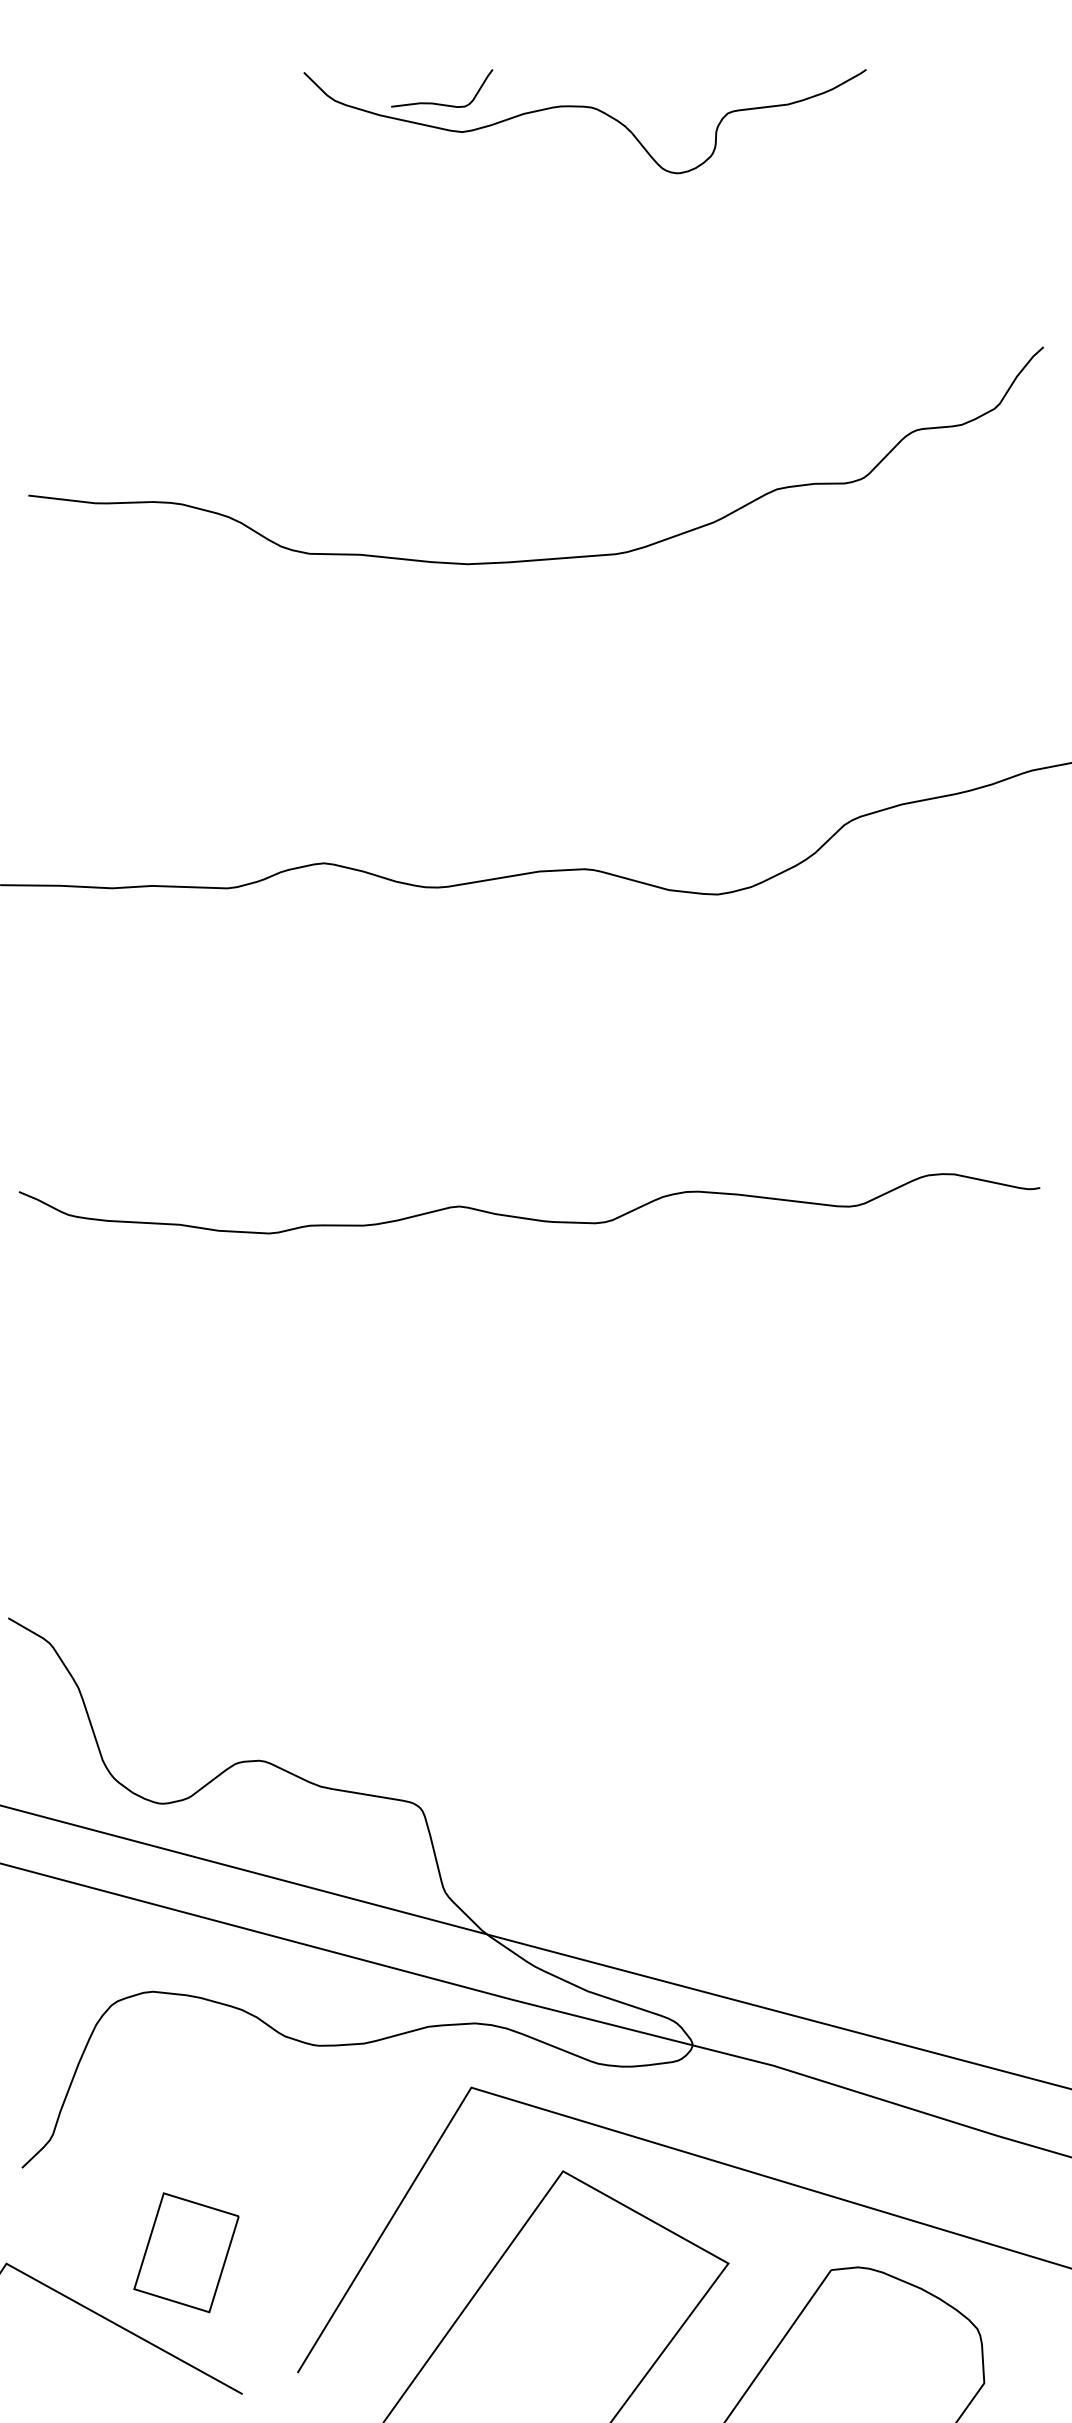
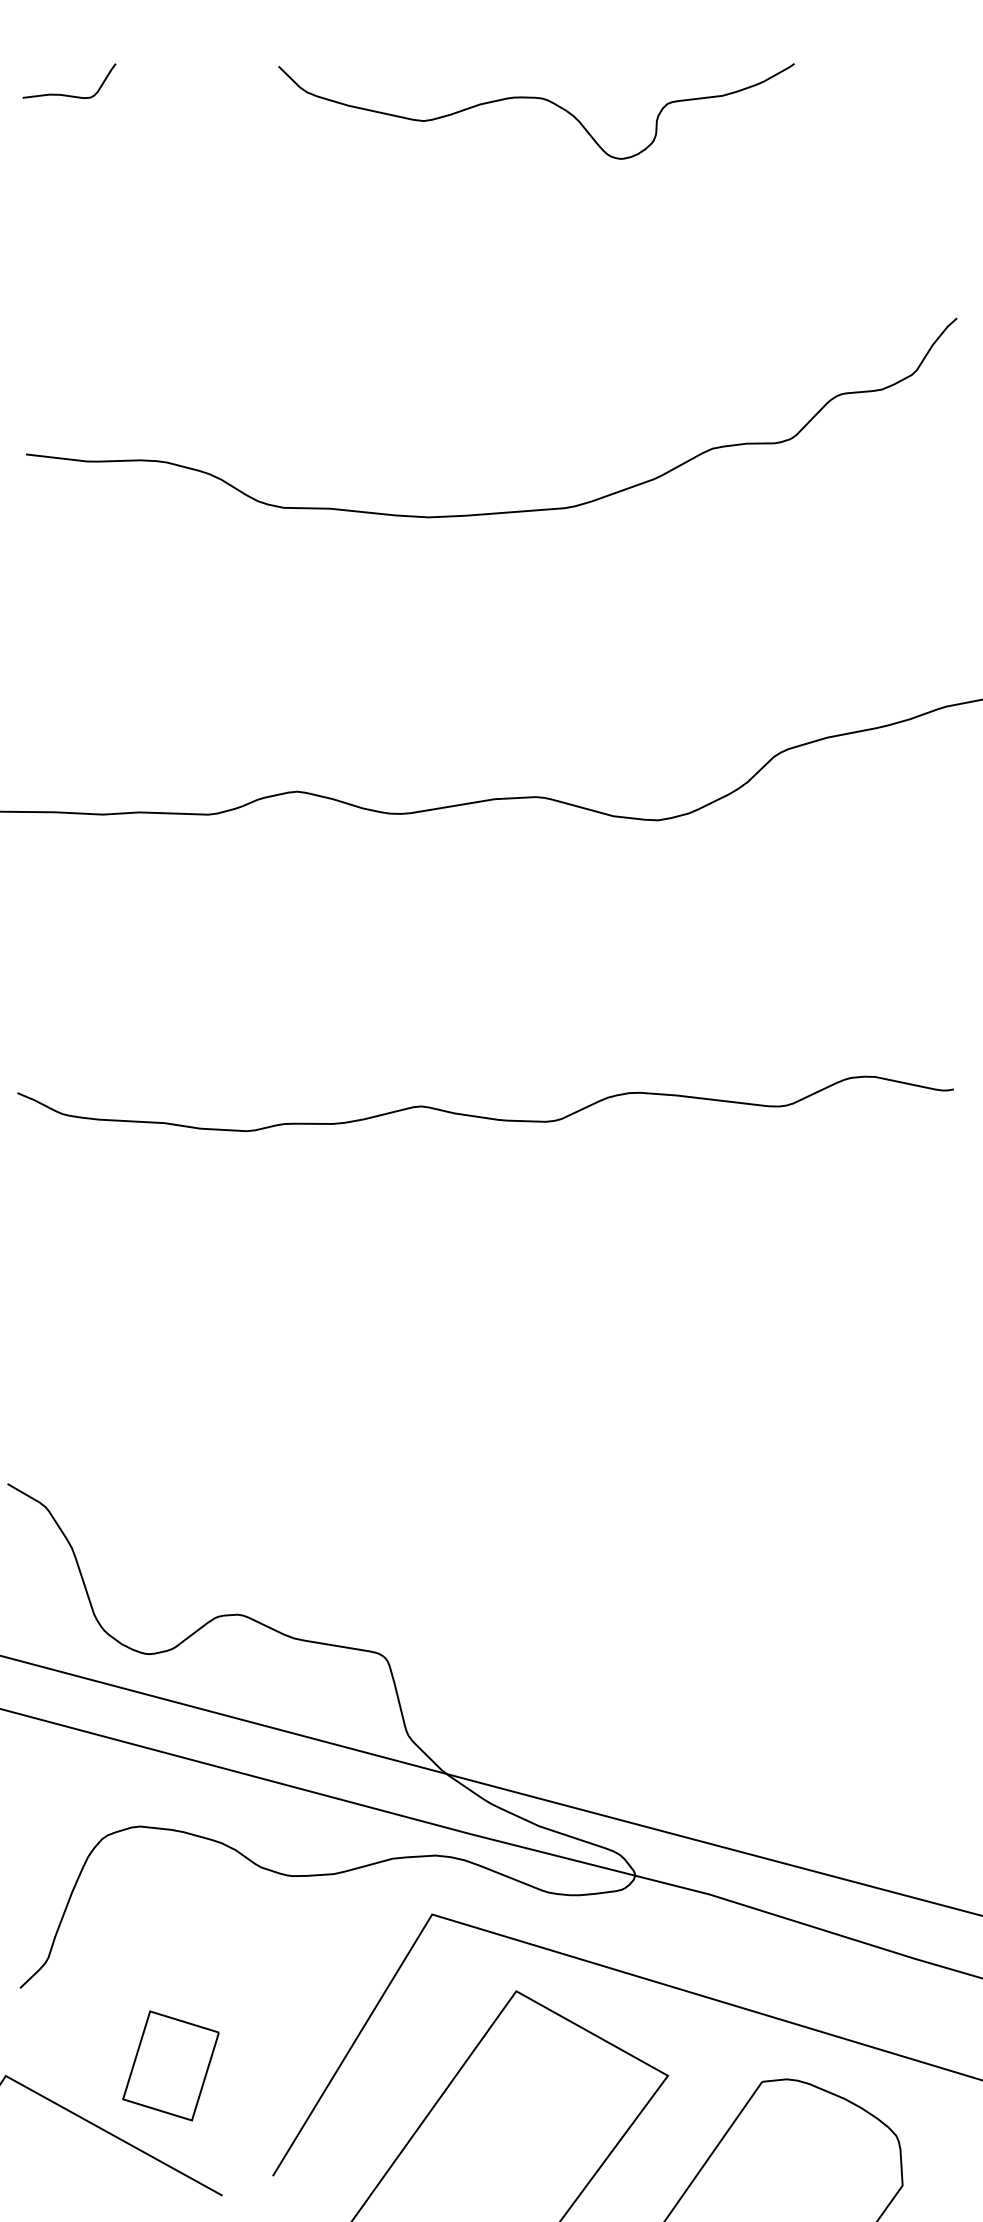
curve: (438, 103) -> (66, 94), moved

